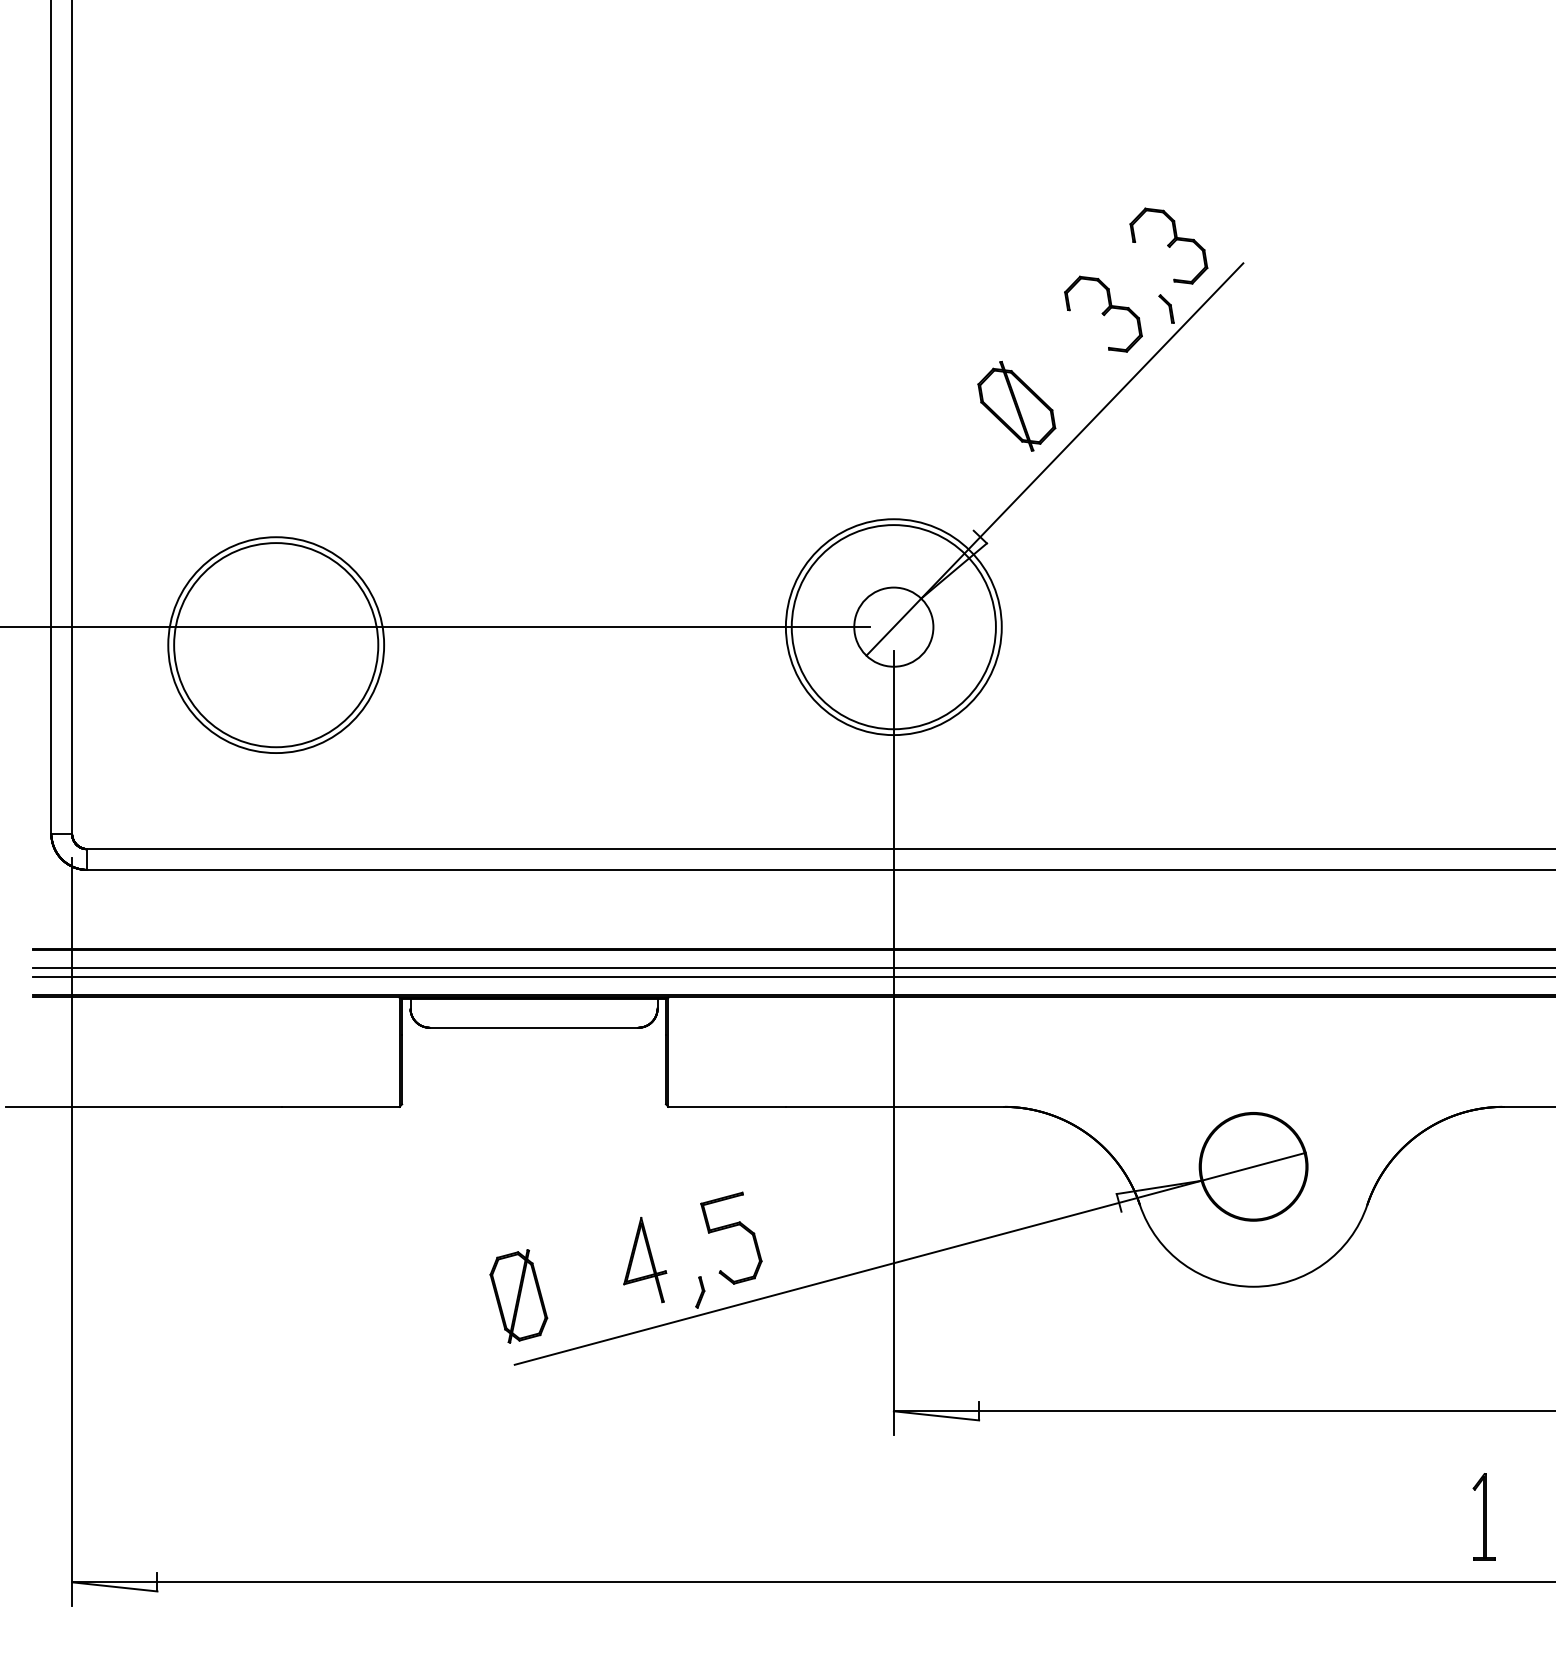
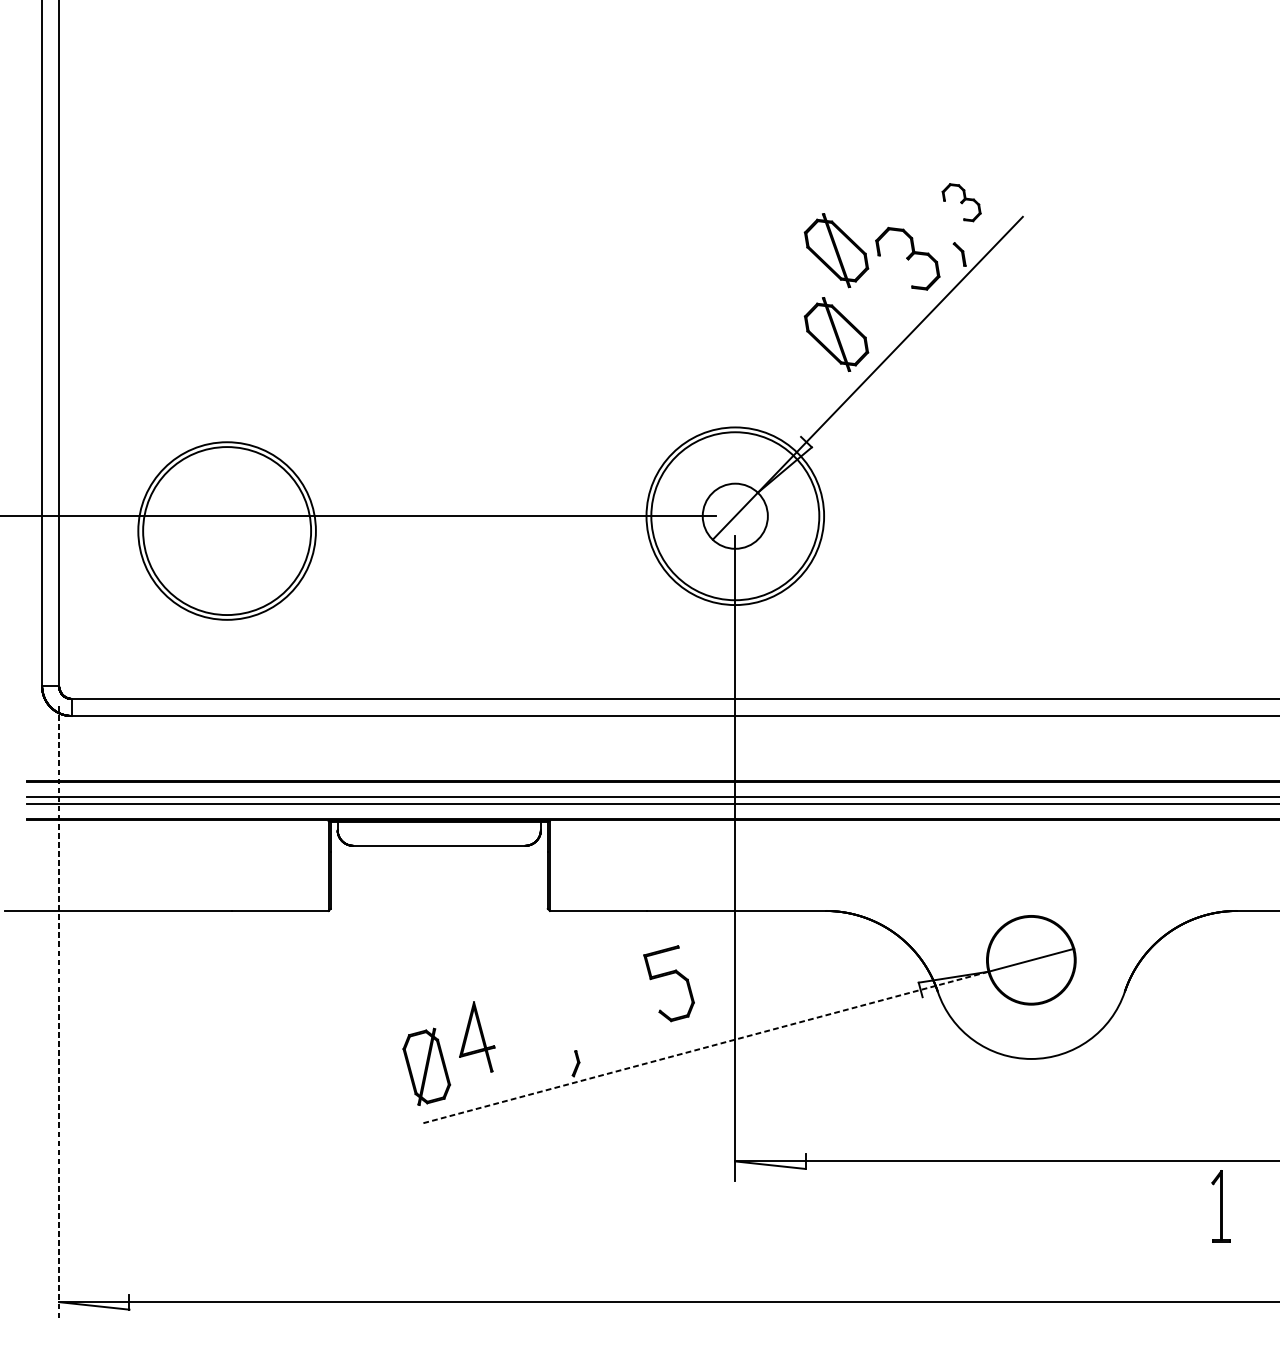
part: (1168, 245) -> (961, 202), size x0.6
part: (1016, 304) -> (836, 250), added
part: (728, 1228) -> (666, 975), moved
line: (72, 1232) -> (59, 1014), solid -> dashed
part: (645, 1260) -> (477, 1037), moved
line: (857, 1272) -> (705, 1047), solid -> dashed
part: (1483, 1516) -> (1220, 1206), moved

